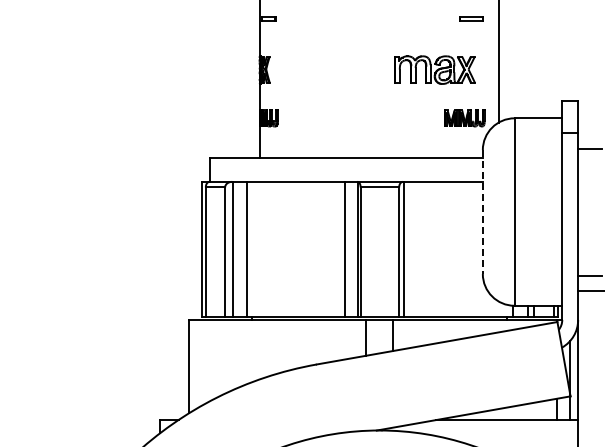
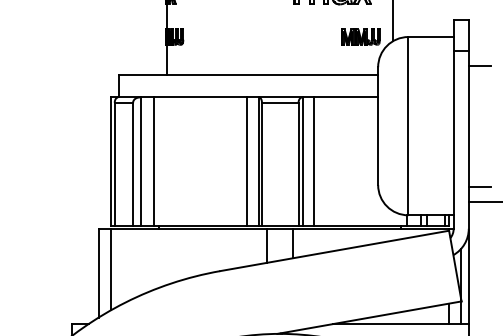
line: (482, 212) -> (377, 126), dashed -> solid
line: (415, 248) -> (314, 160), added
line: (202, 362) -> (111, 269), added

